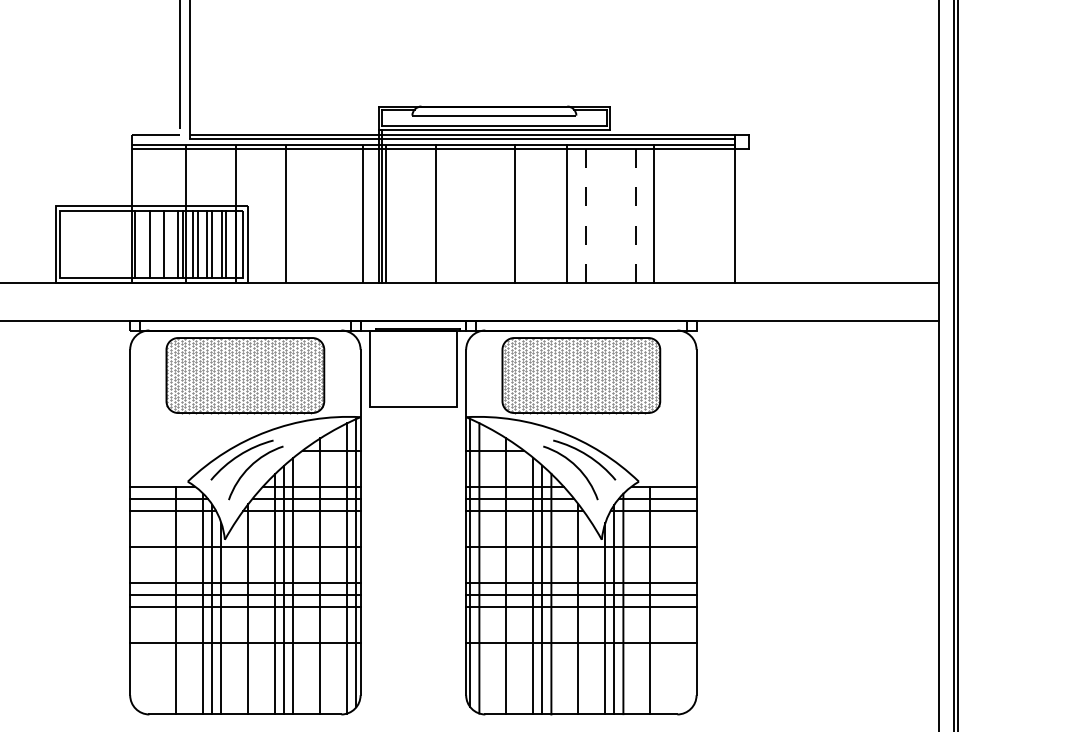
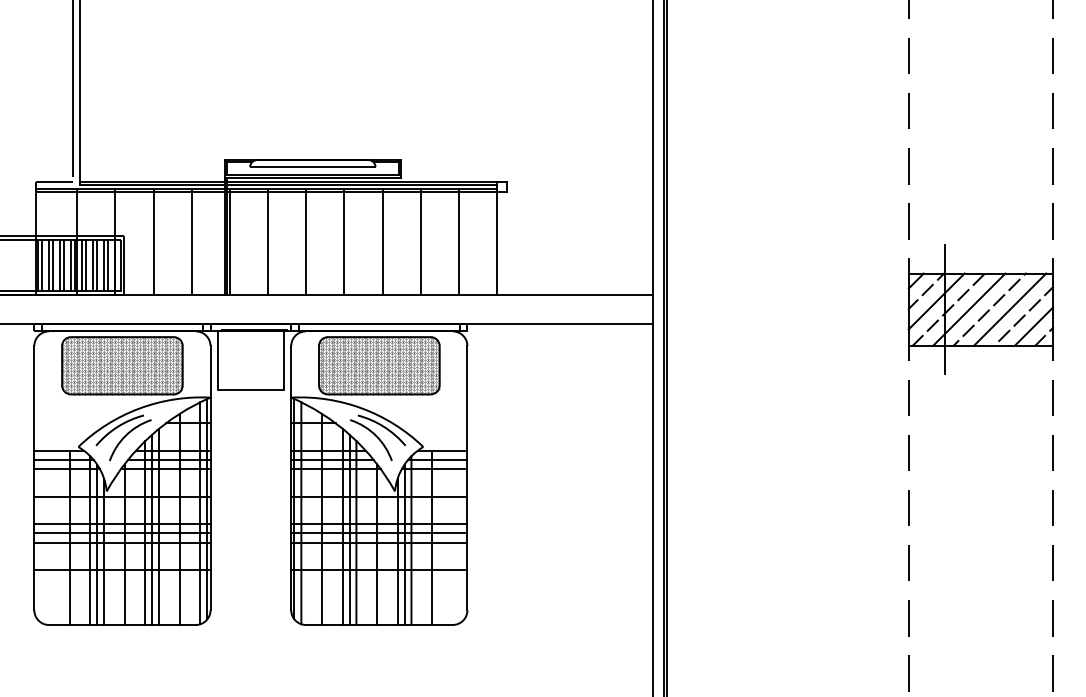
line: (363, 214) -> (191, 242), moved
line: (514, 214) -> (306, 242), moved
line: (567, 214) -> (344, 242), moved
line: (585, 214) -> (382, 242), dashed -> solid
line: (635, 214) -> (420, 242), dashed -> solid
line: (653, 214) -> (458, 242), moved
line: (139, 244) -> (41, 265), added
line: (153, 244) -> (52, 265), added
line: (168, 244) -> (63, 265), added

